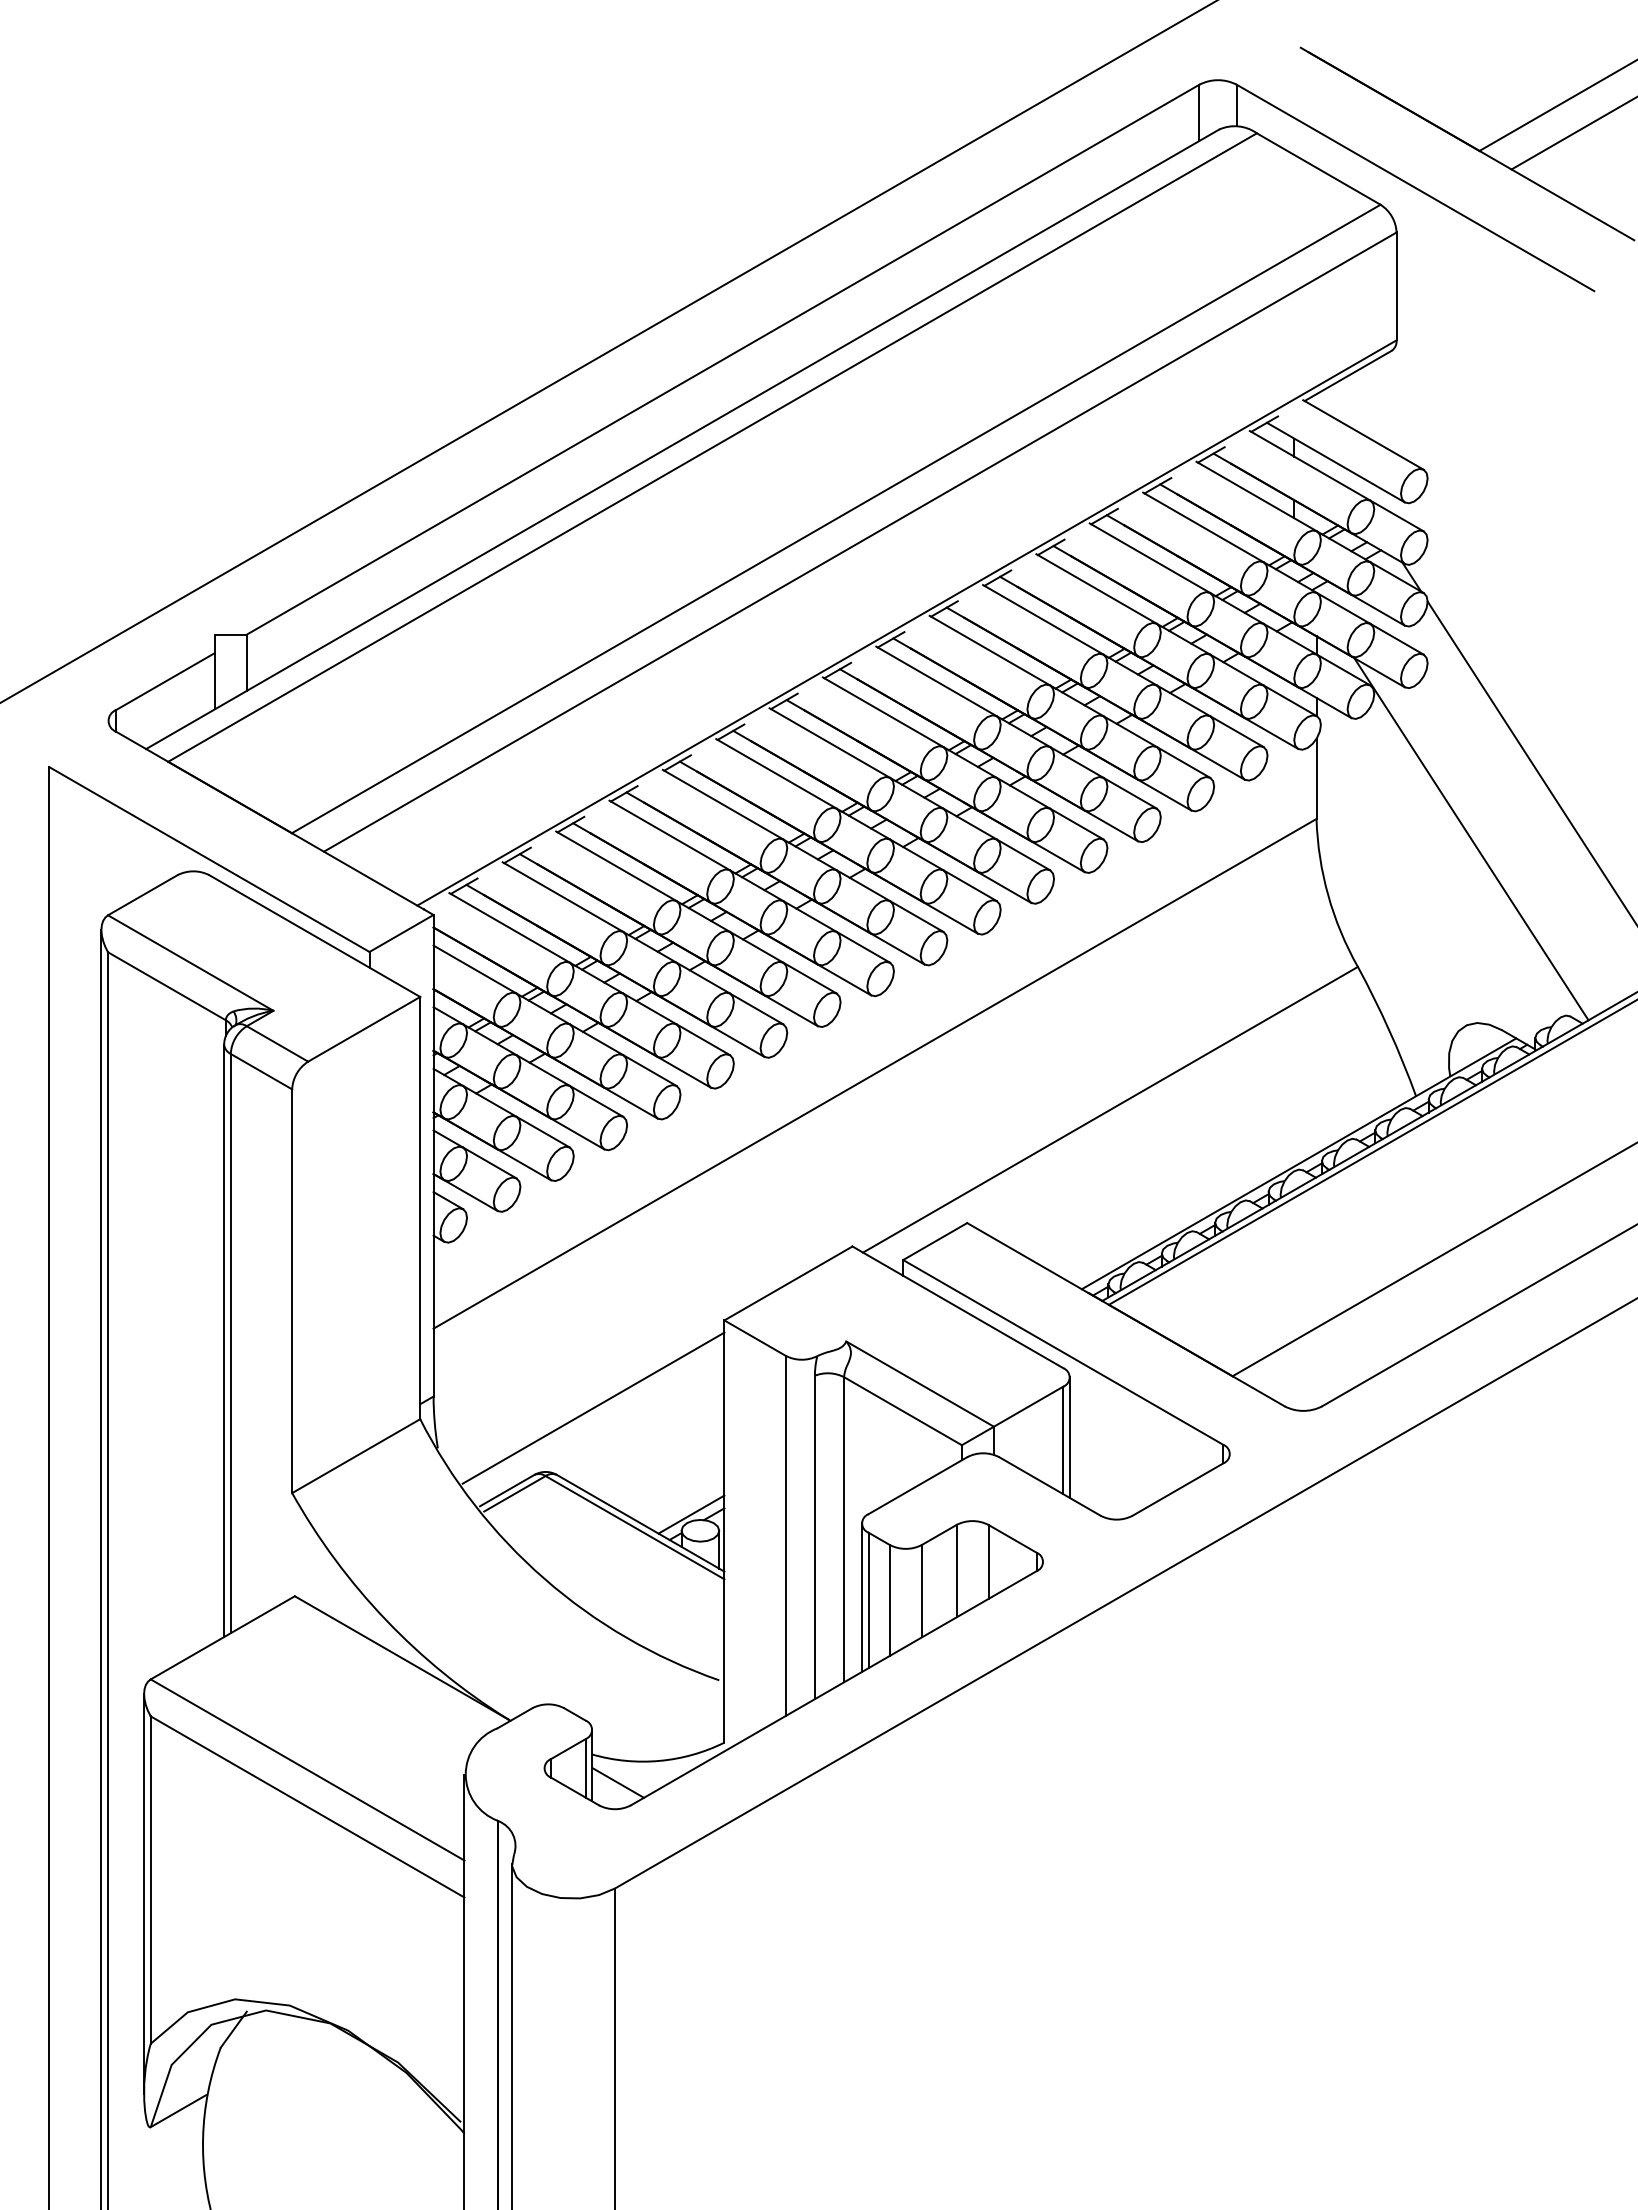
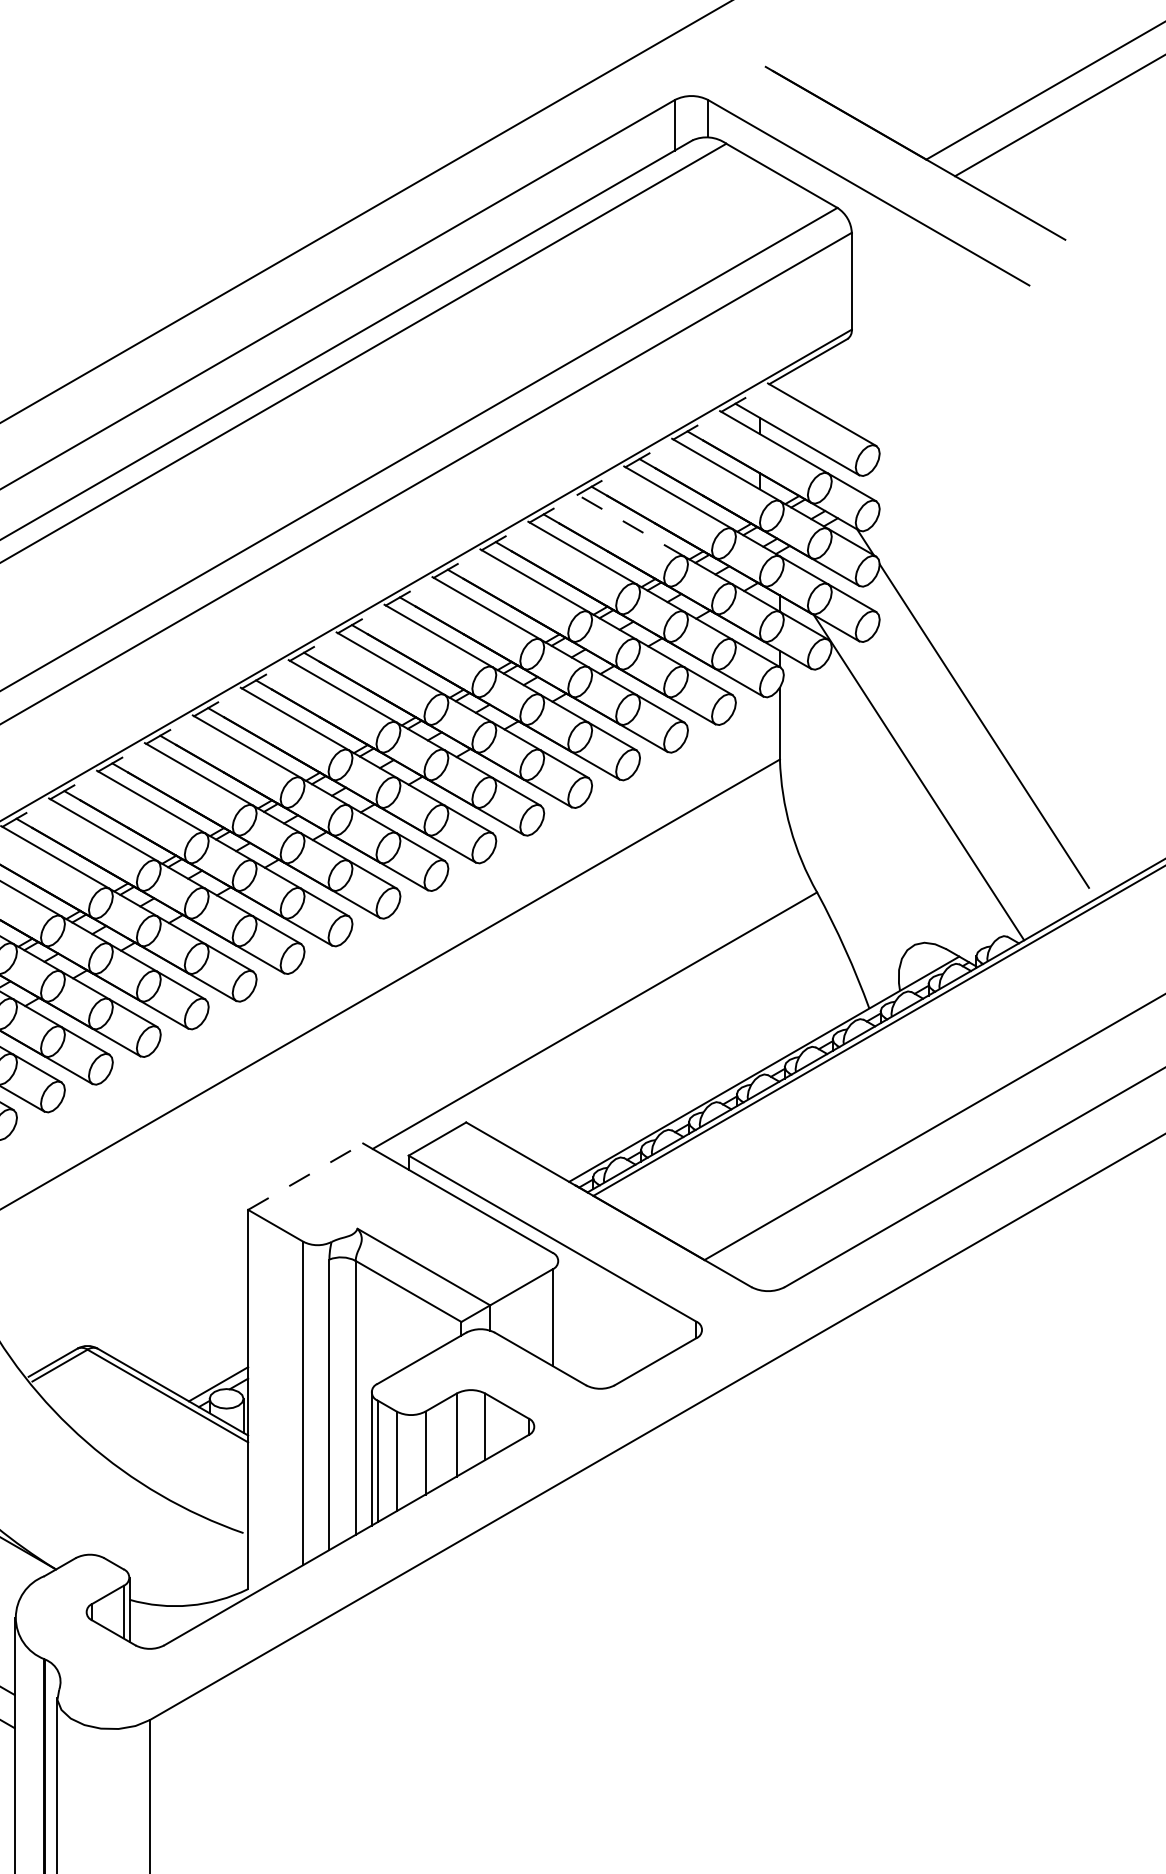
line: (1150, 558) -> (630, 525), solid -> dashed
line: (788, 1283) -> (305, 1176), solid -> dashed
line: (593, 1407) -> (130, 1288), removed
line: (1069, 1437) -> (558, 1315), removed
line: (618, 1782) -> (153, 1624), removed

